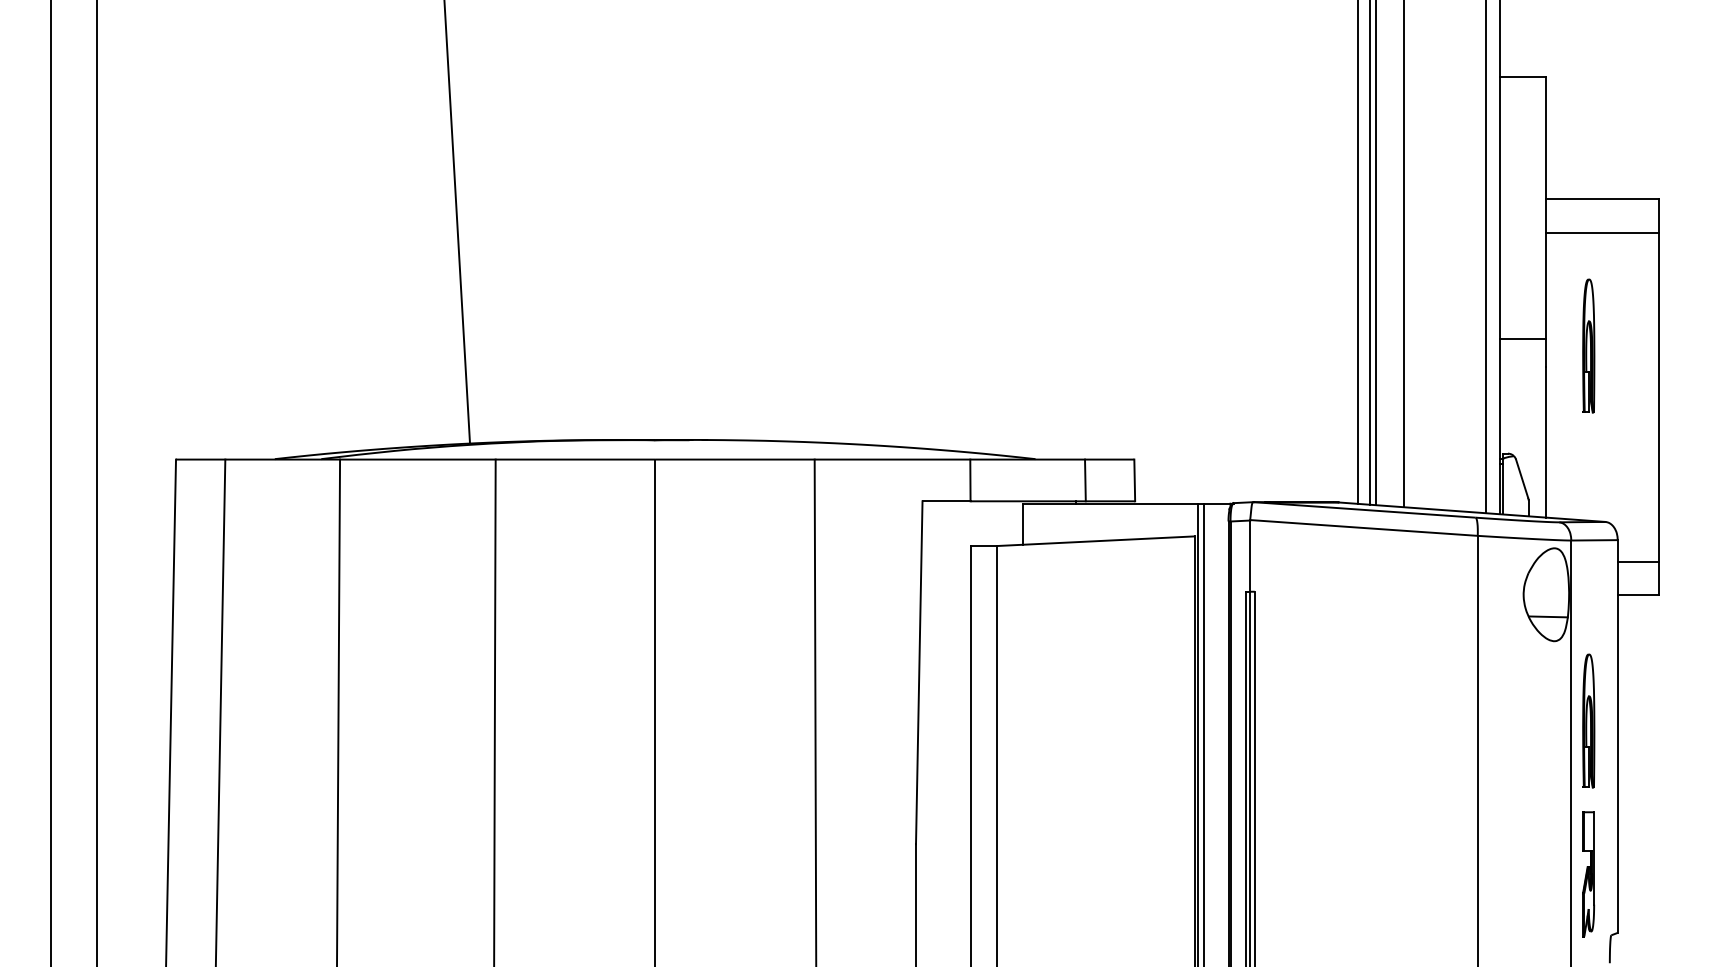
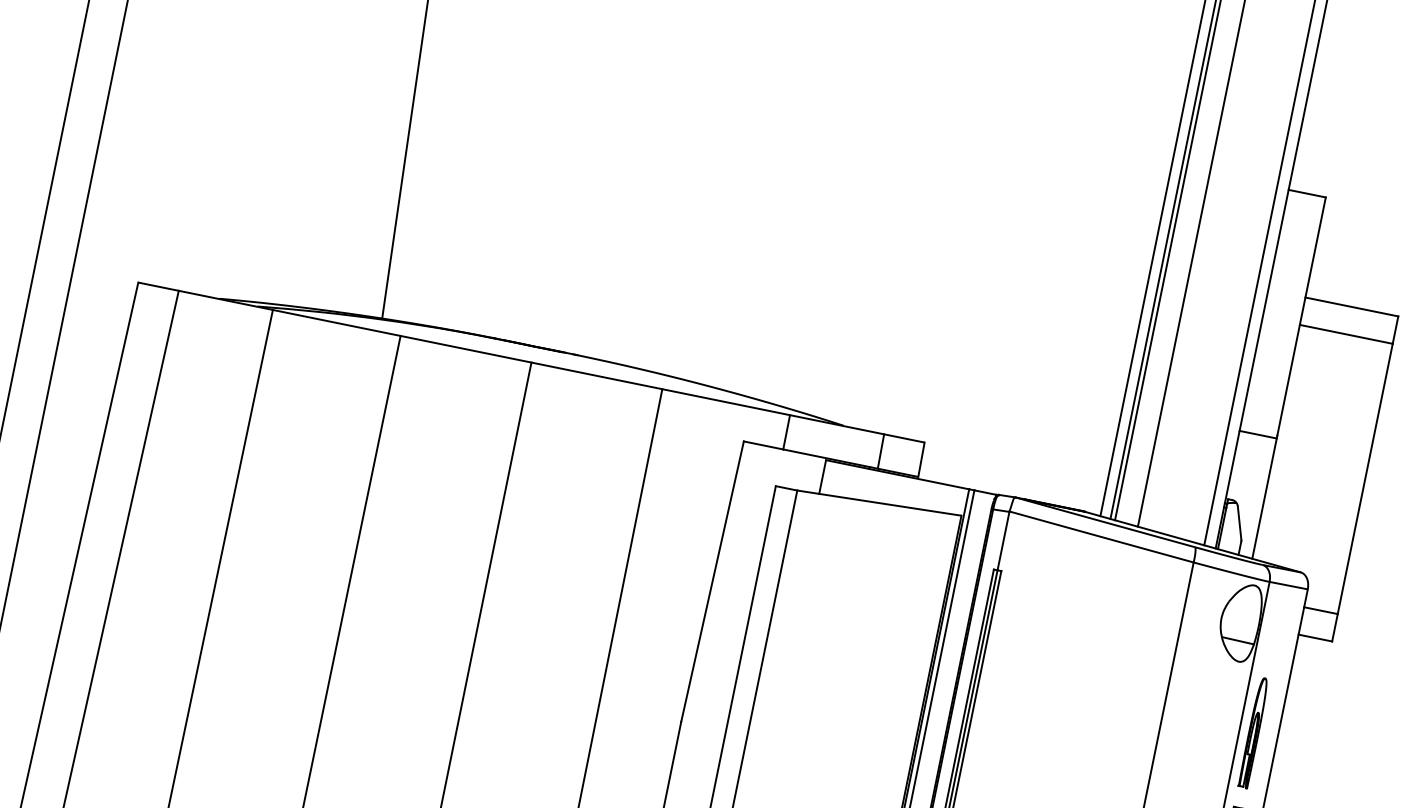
line: (1522, 338) -> (1257, 434), moved
part: (1588, 345) -> (1316, 424), removed

